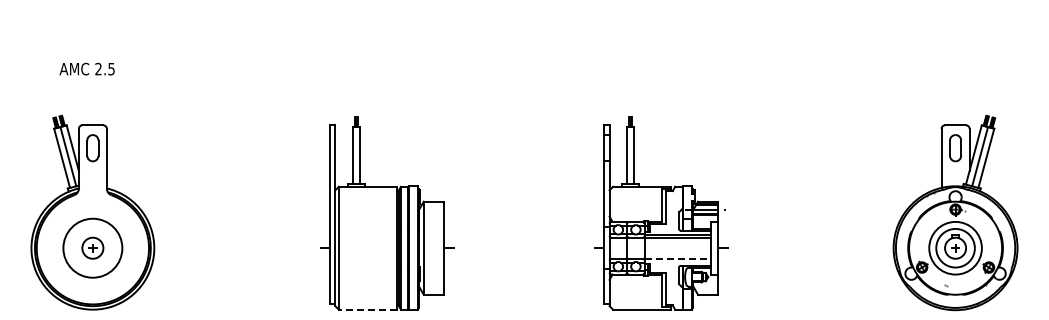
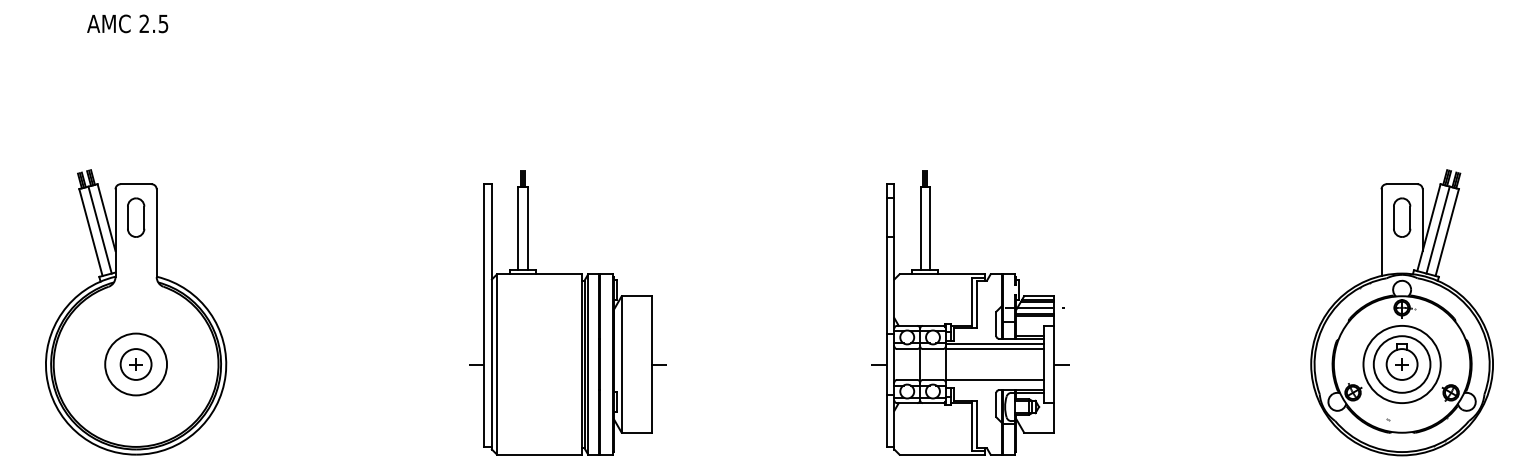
text: (86, 68) -> (126, 22), moved
circle: (92, 248) -> (135, 364), size x0.71
line: (678, 258) -> (995, 379), dashed -> solid
line: (367, 309) -> (539, 454), dashed -> solid

